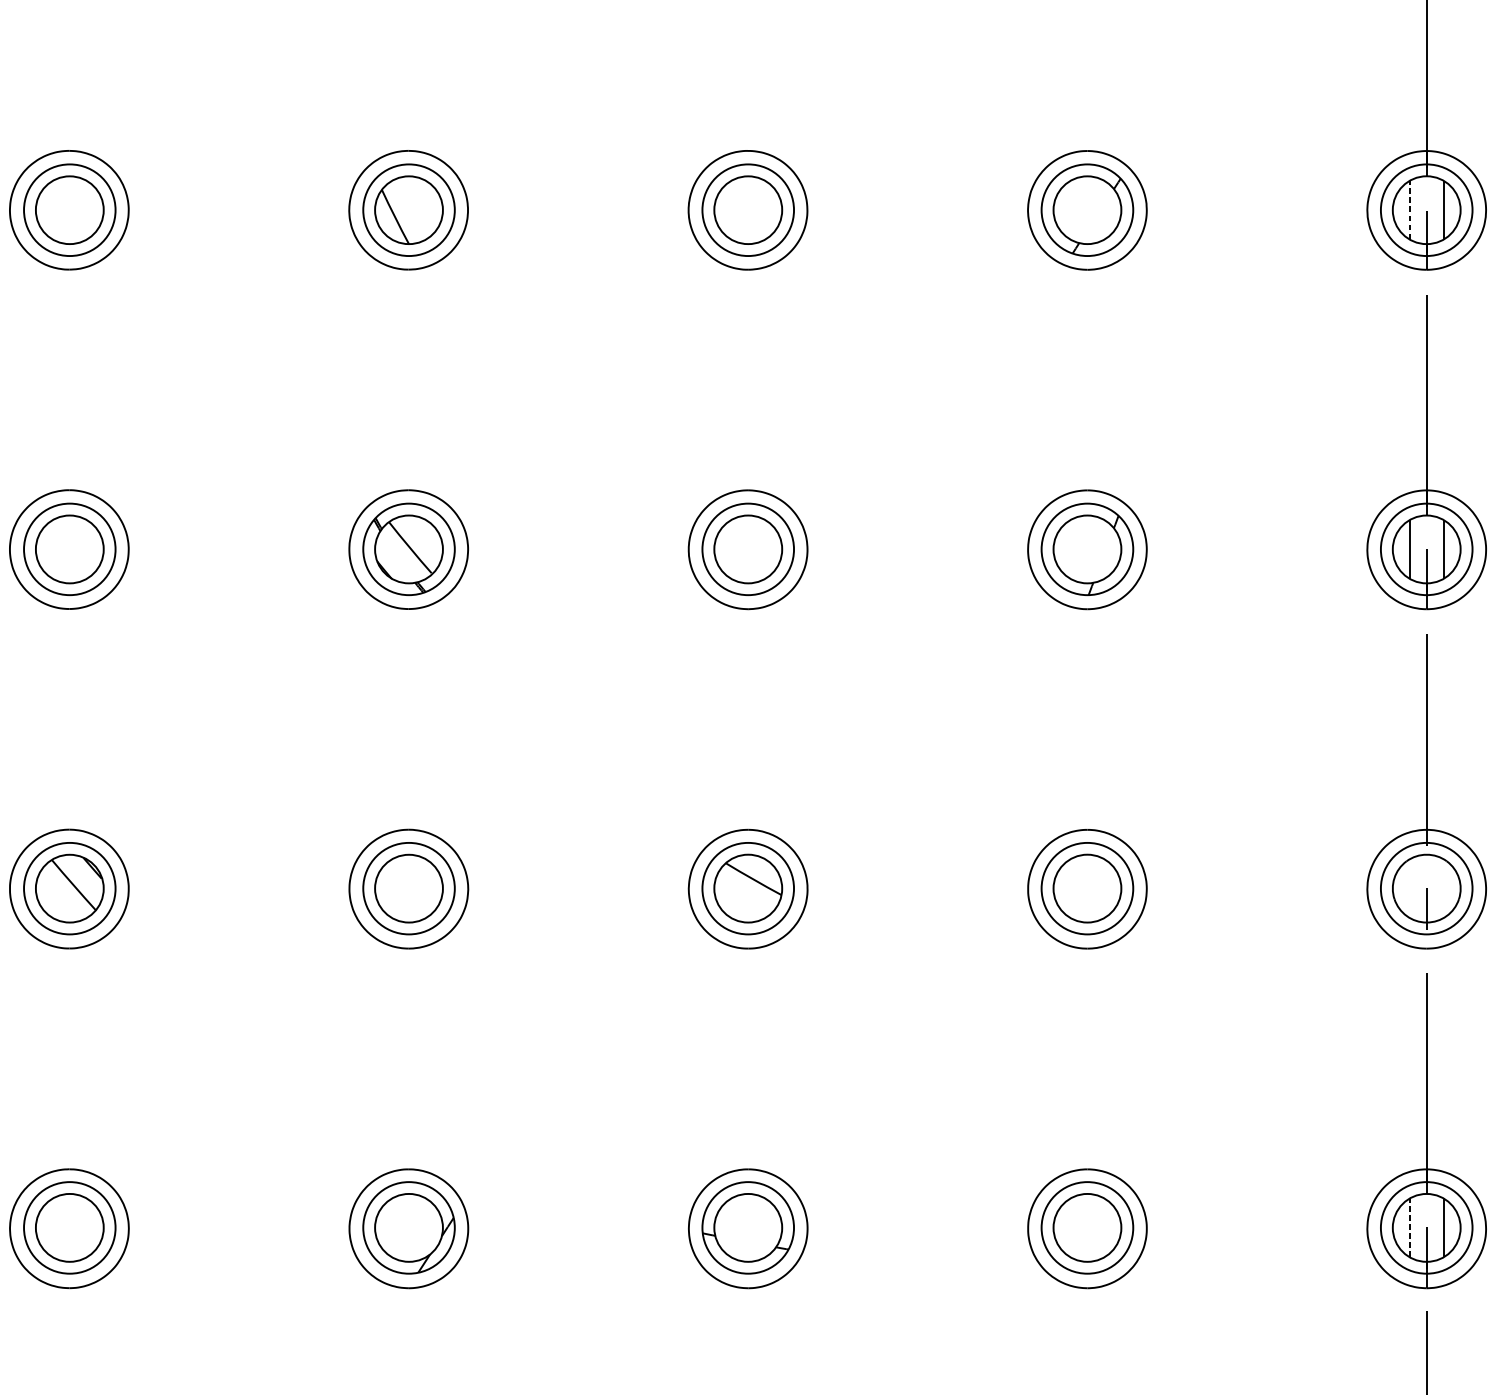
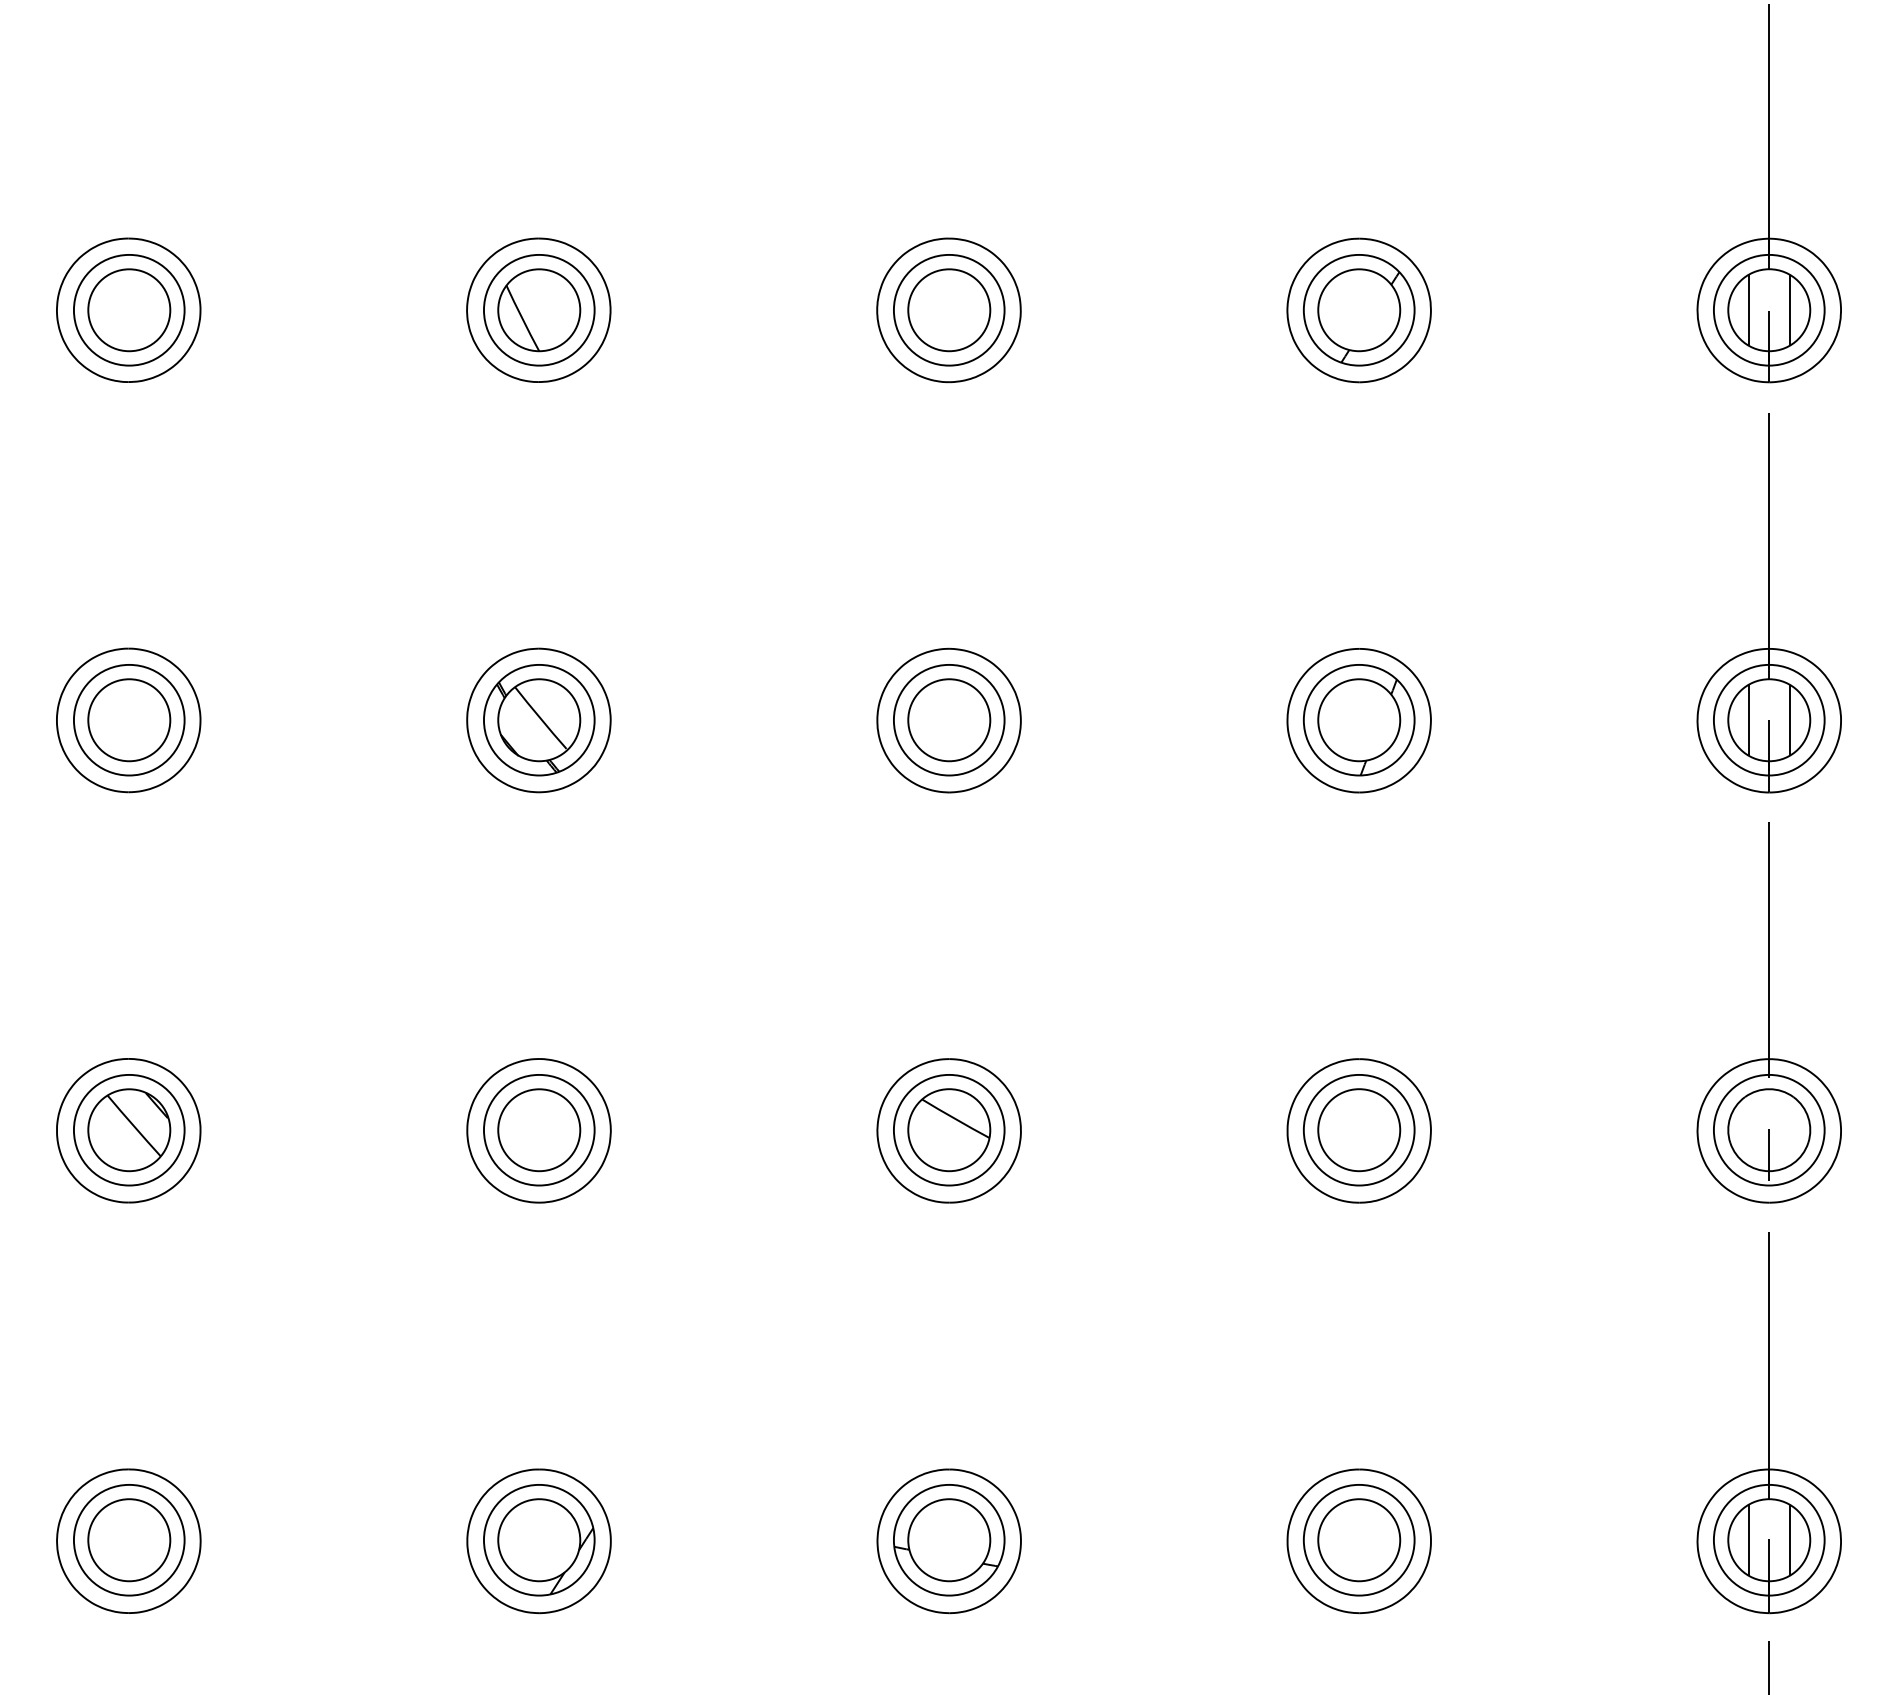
line: (1409, 209) -> (1748, 309), dashed -> solid
line: (1409, 1228) -> (1748, 1540), dashed -> solid

